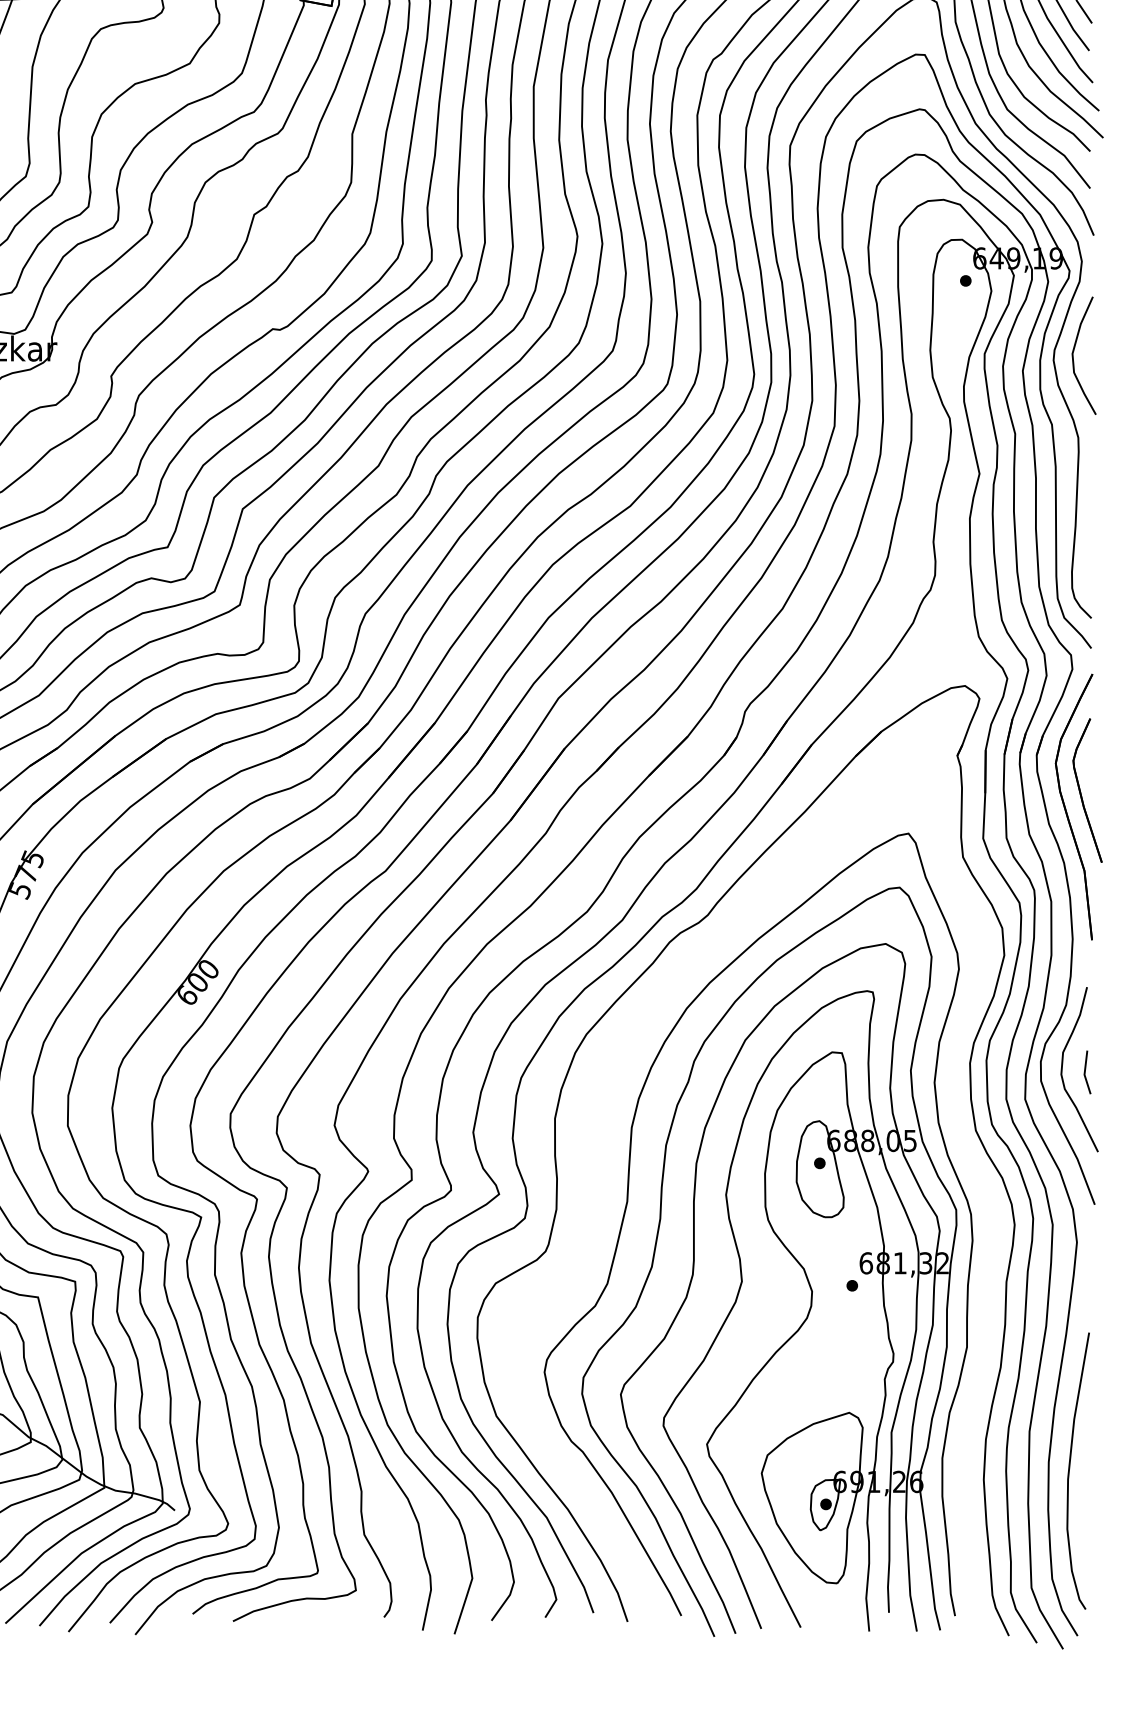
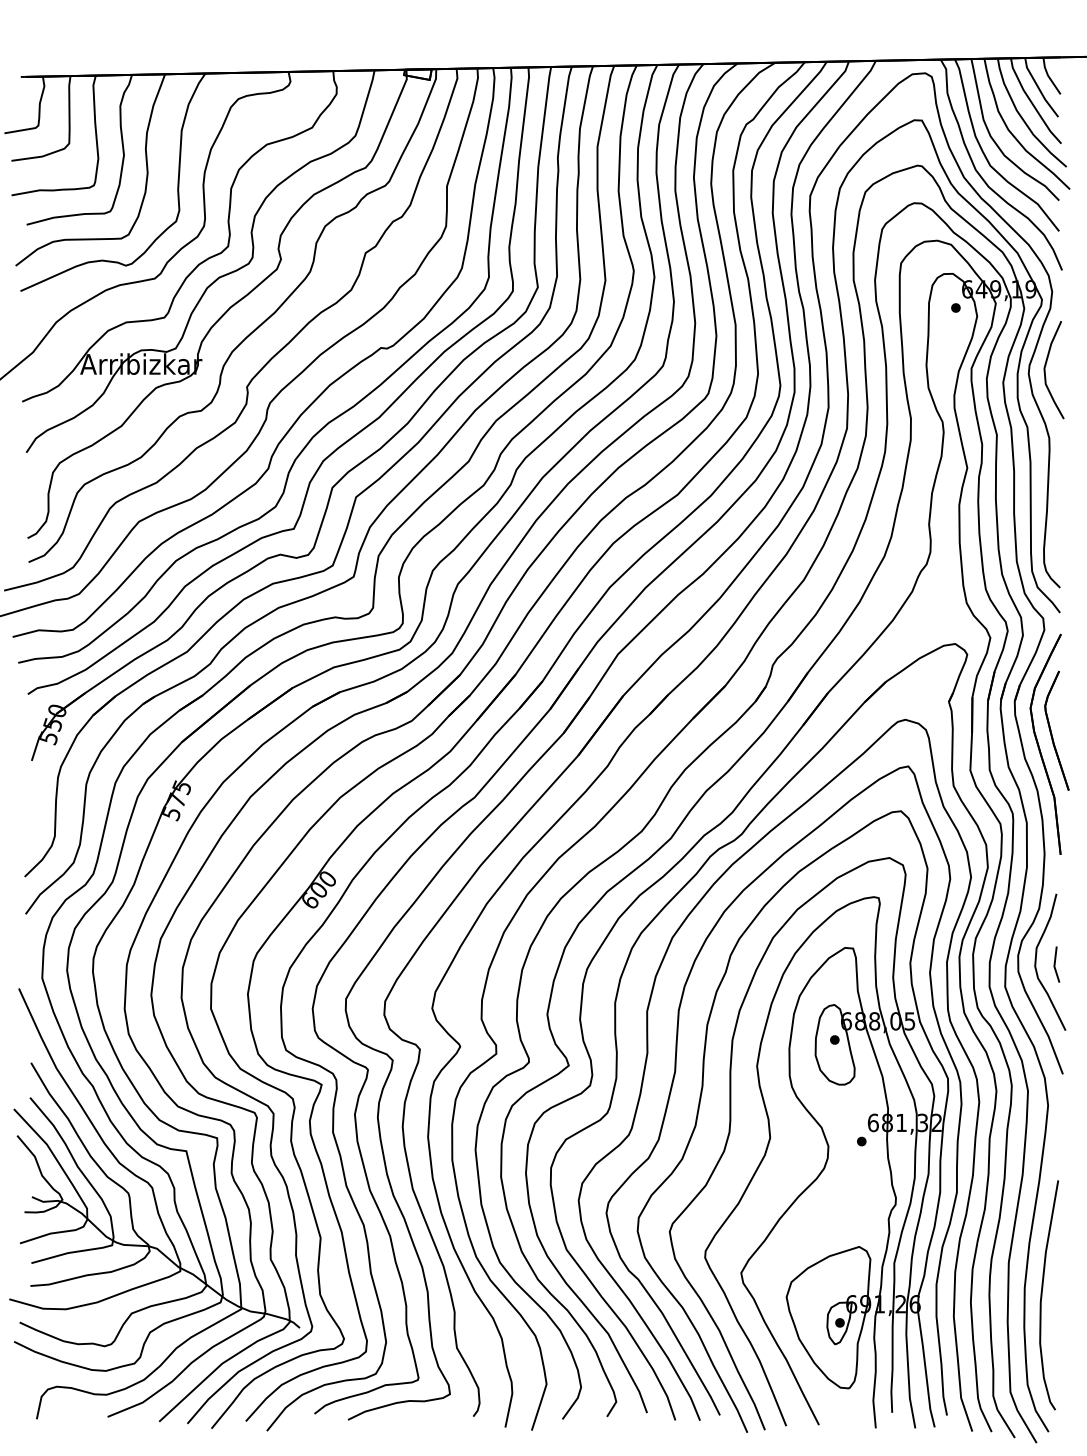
part: (595, 1180) -> (648, 1054), added

